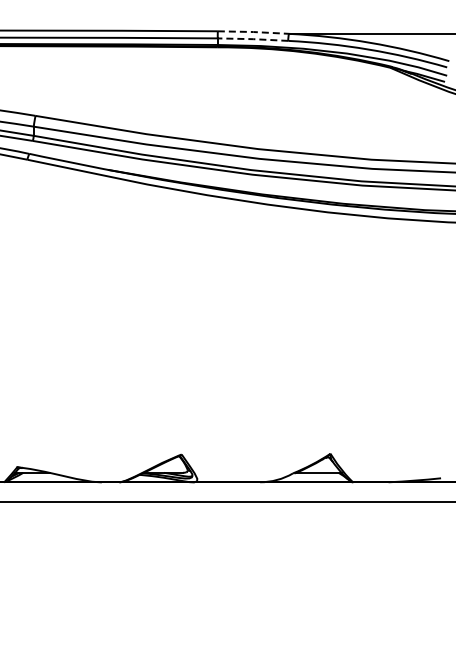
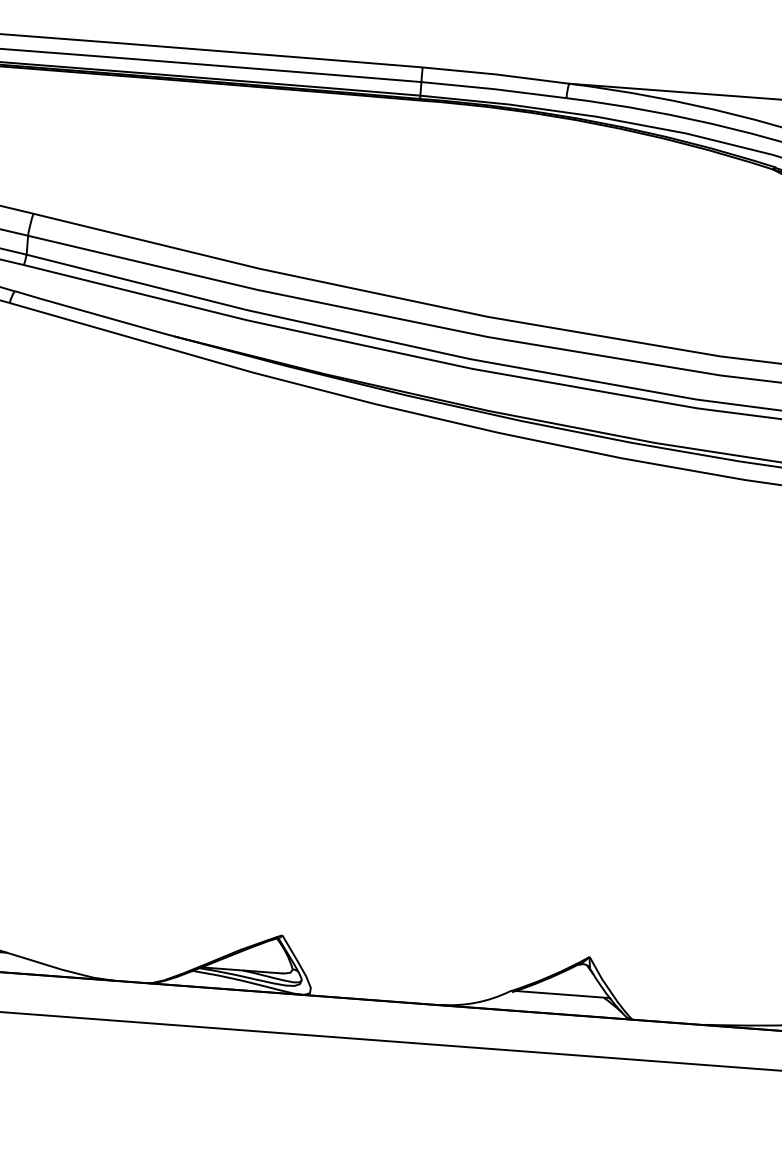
line: (253, 32) -> (496, 75), dashed -> solid
line: (253, 39) -> (495, 89), dashed -> solid

